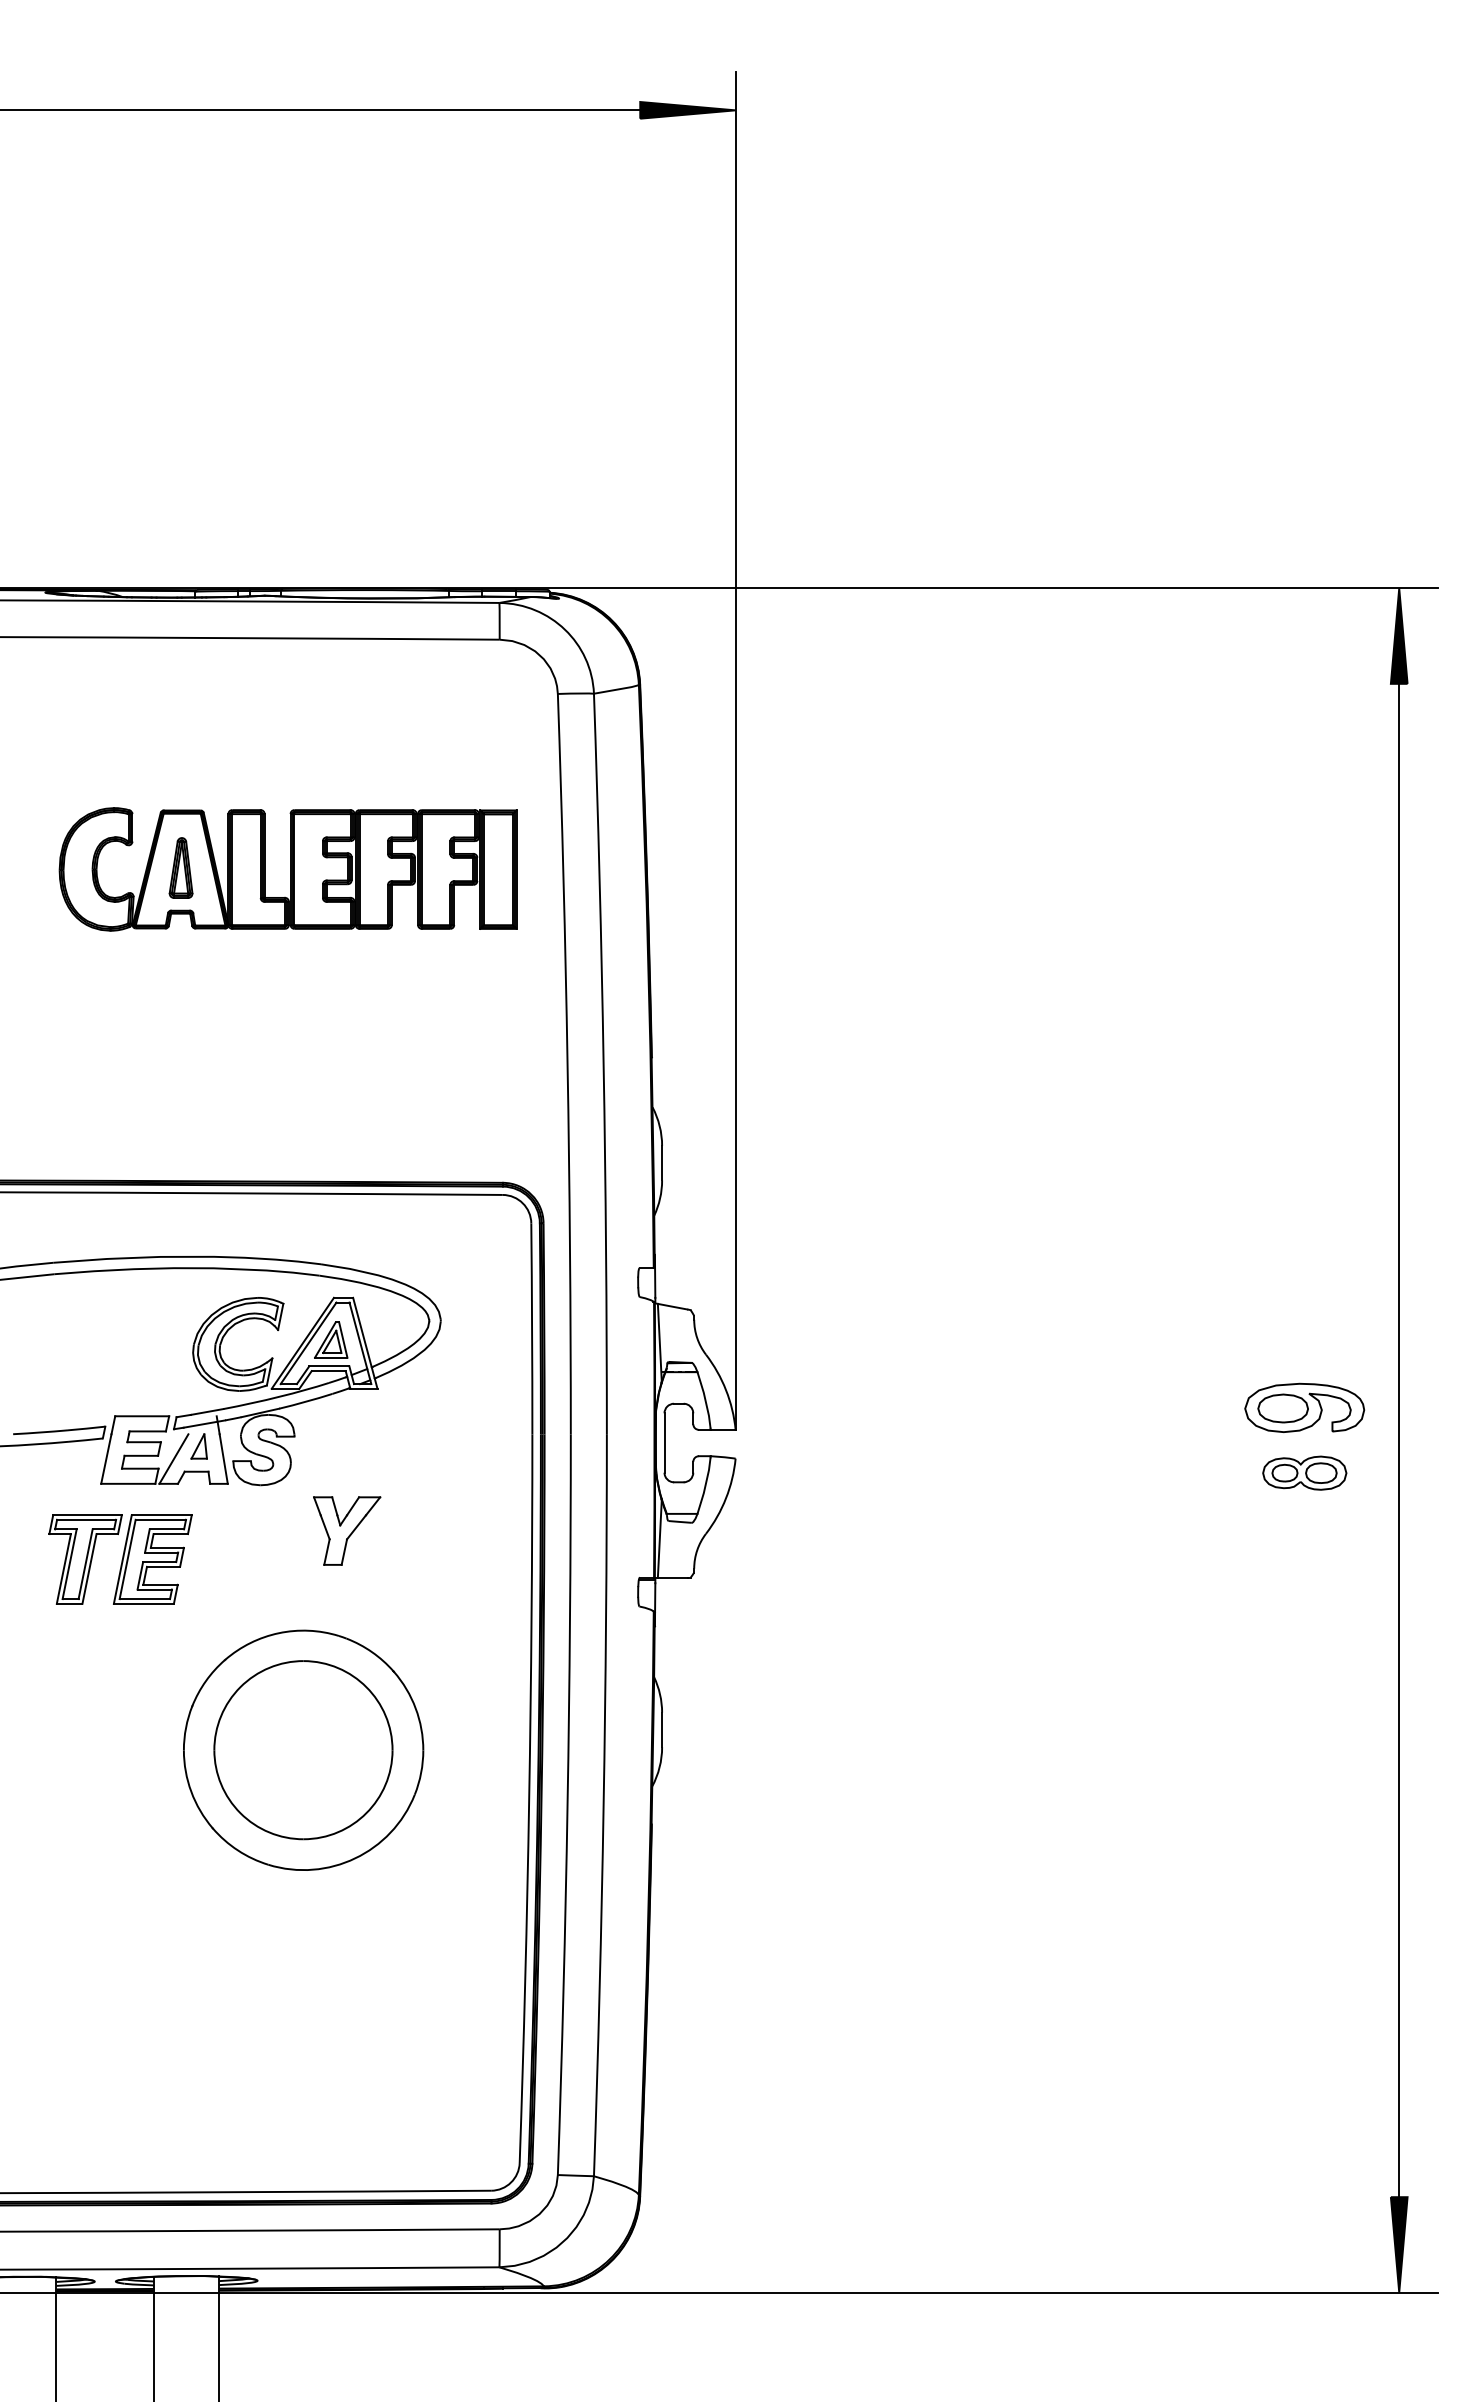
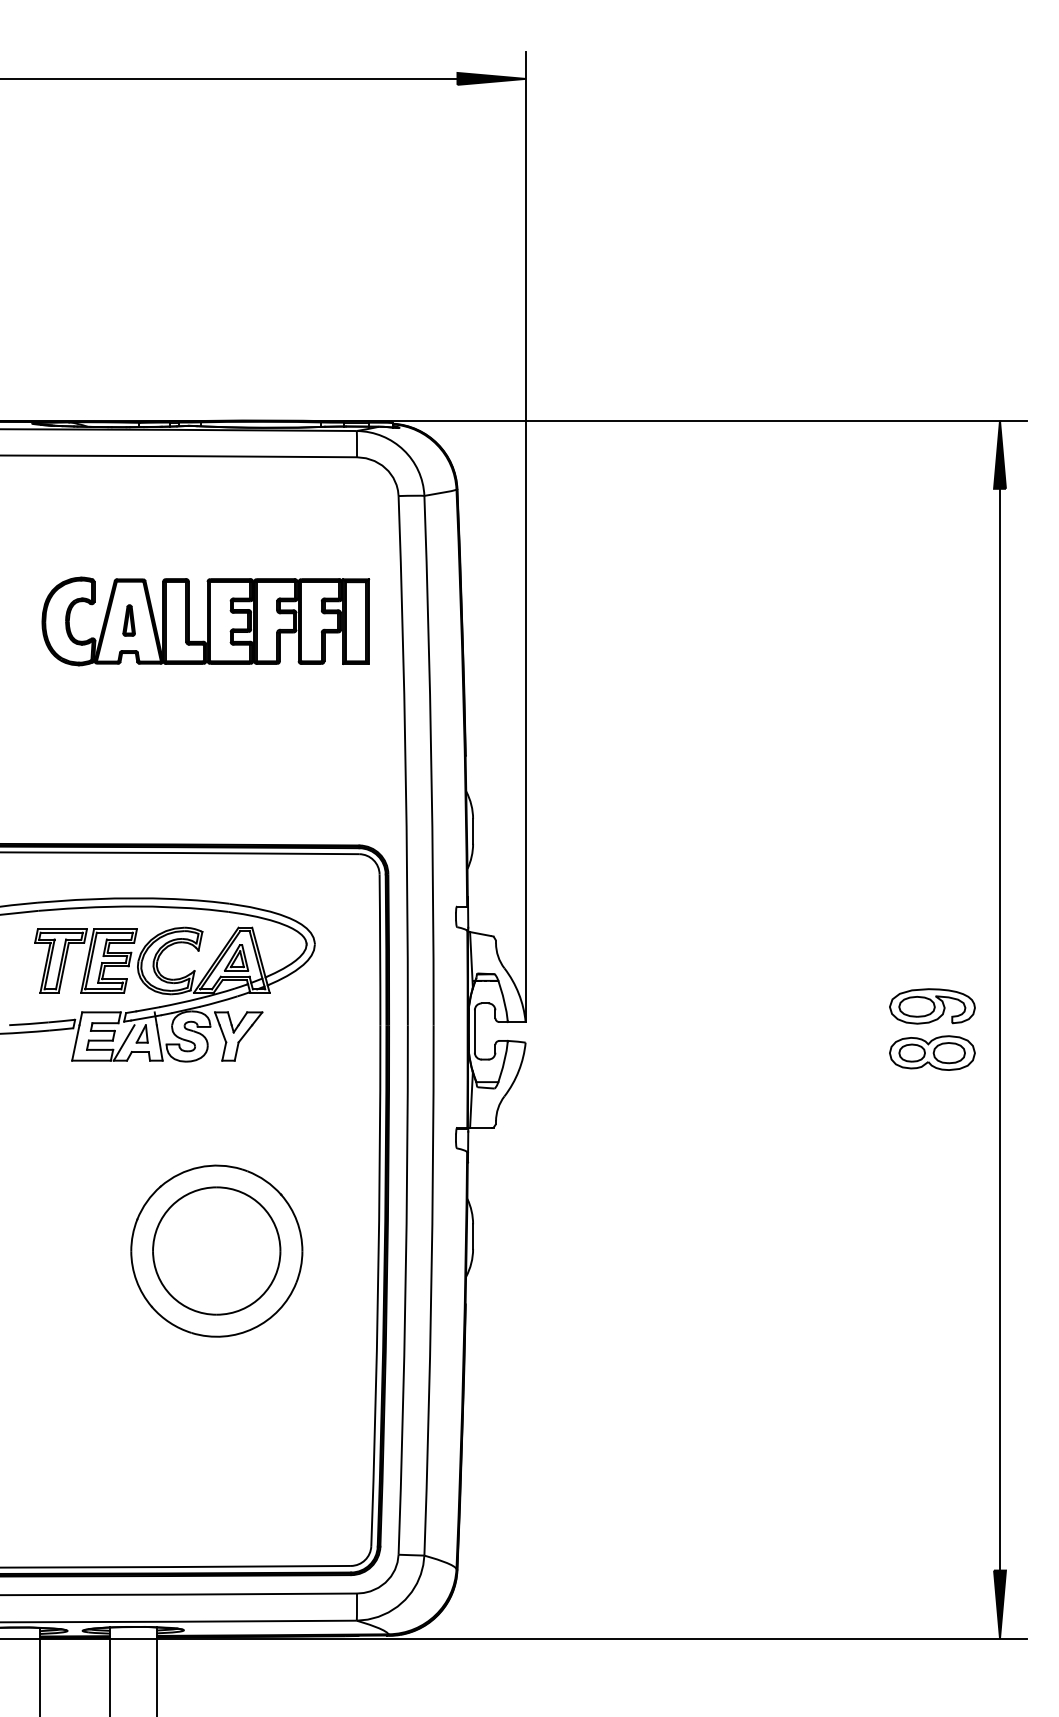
part: (180, 867) -> (128, 620), size x0.71
part: (1304, 1472) -> (932, 1052), size x1.43
part: (347, 1530) -> (238, 1036), moved
part: (120, 1559) -> (85, 961), moved

